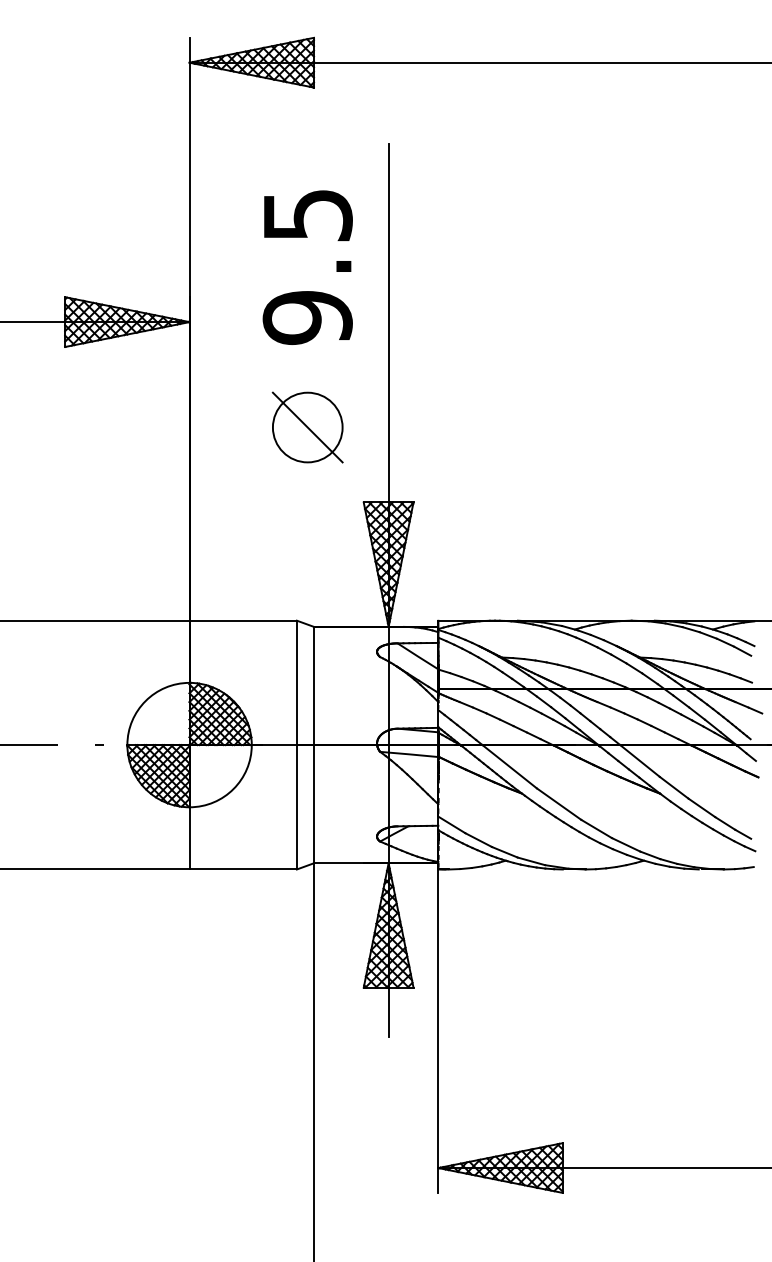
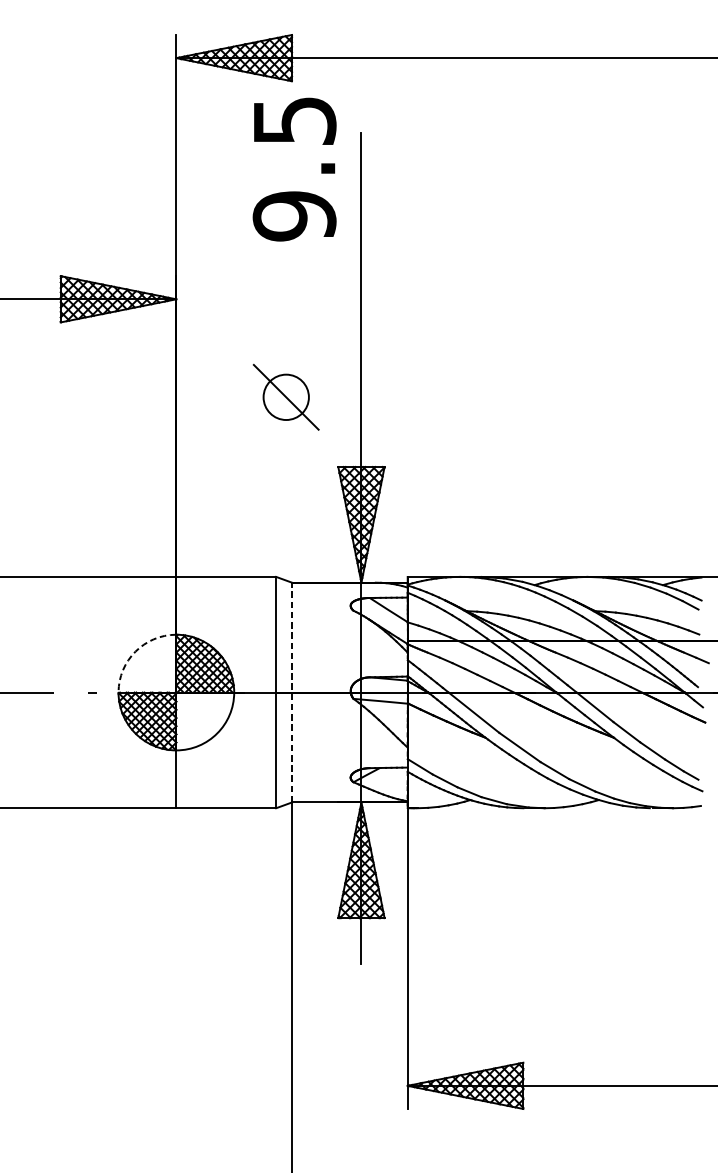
text: (307, 267) -> (294, 169), moved
circle: (307, 427) -> (286, 397), size x0.7
arc: (145, 701) -> (135, 652), solid -> dashed
line: (313, 744) -> (291, 692), solid -> dashed

